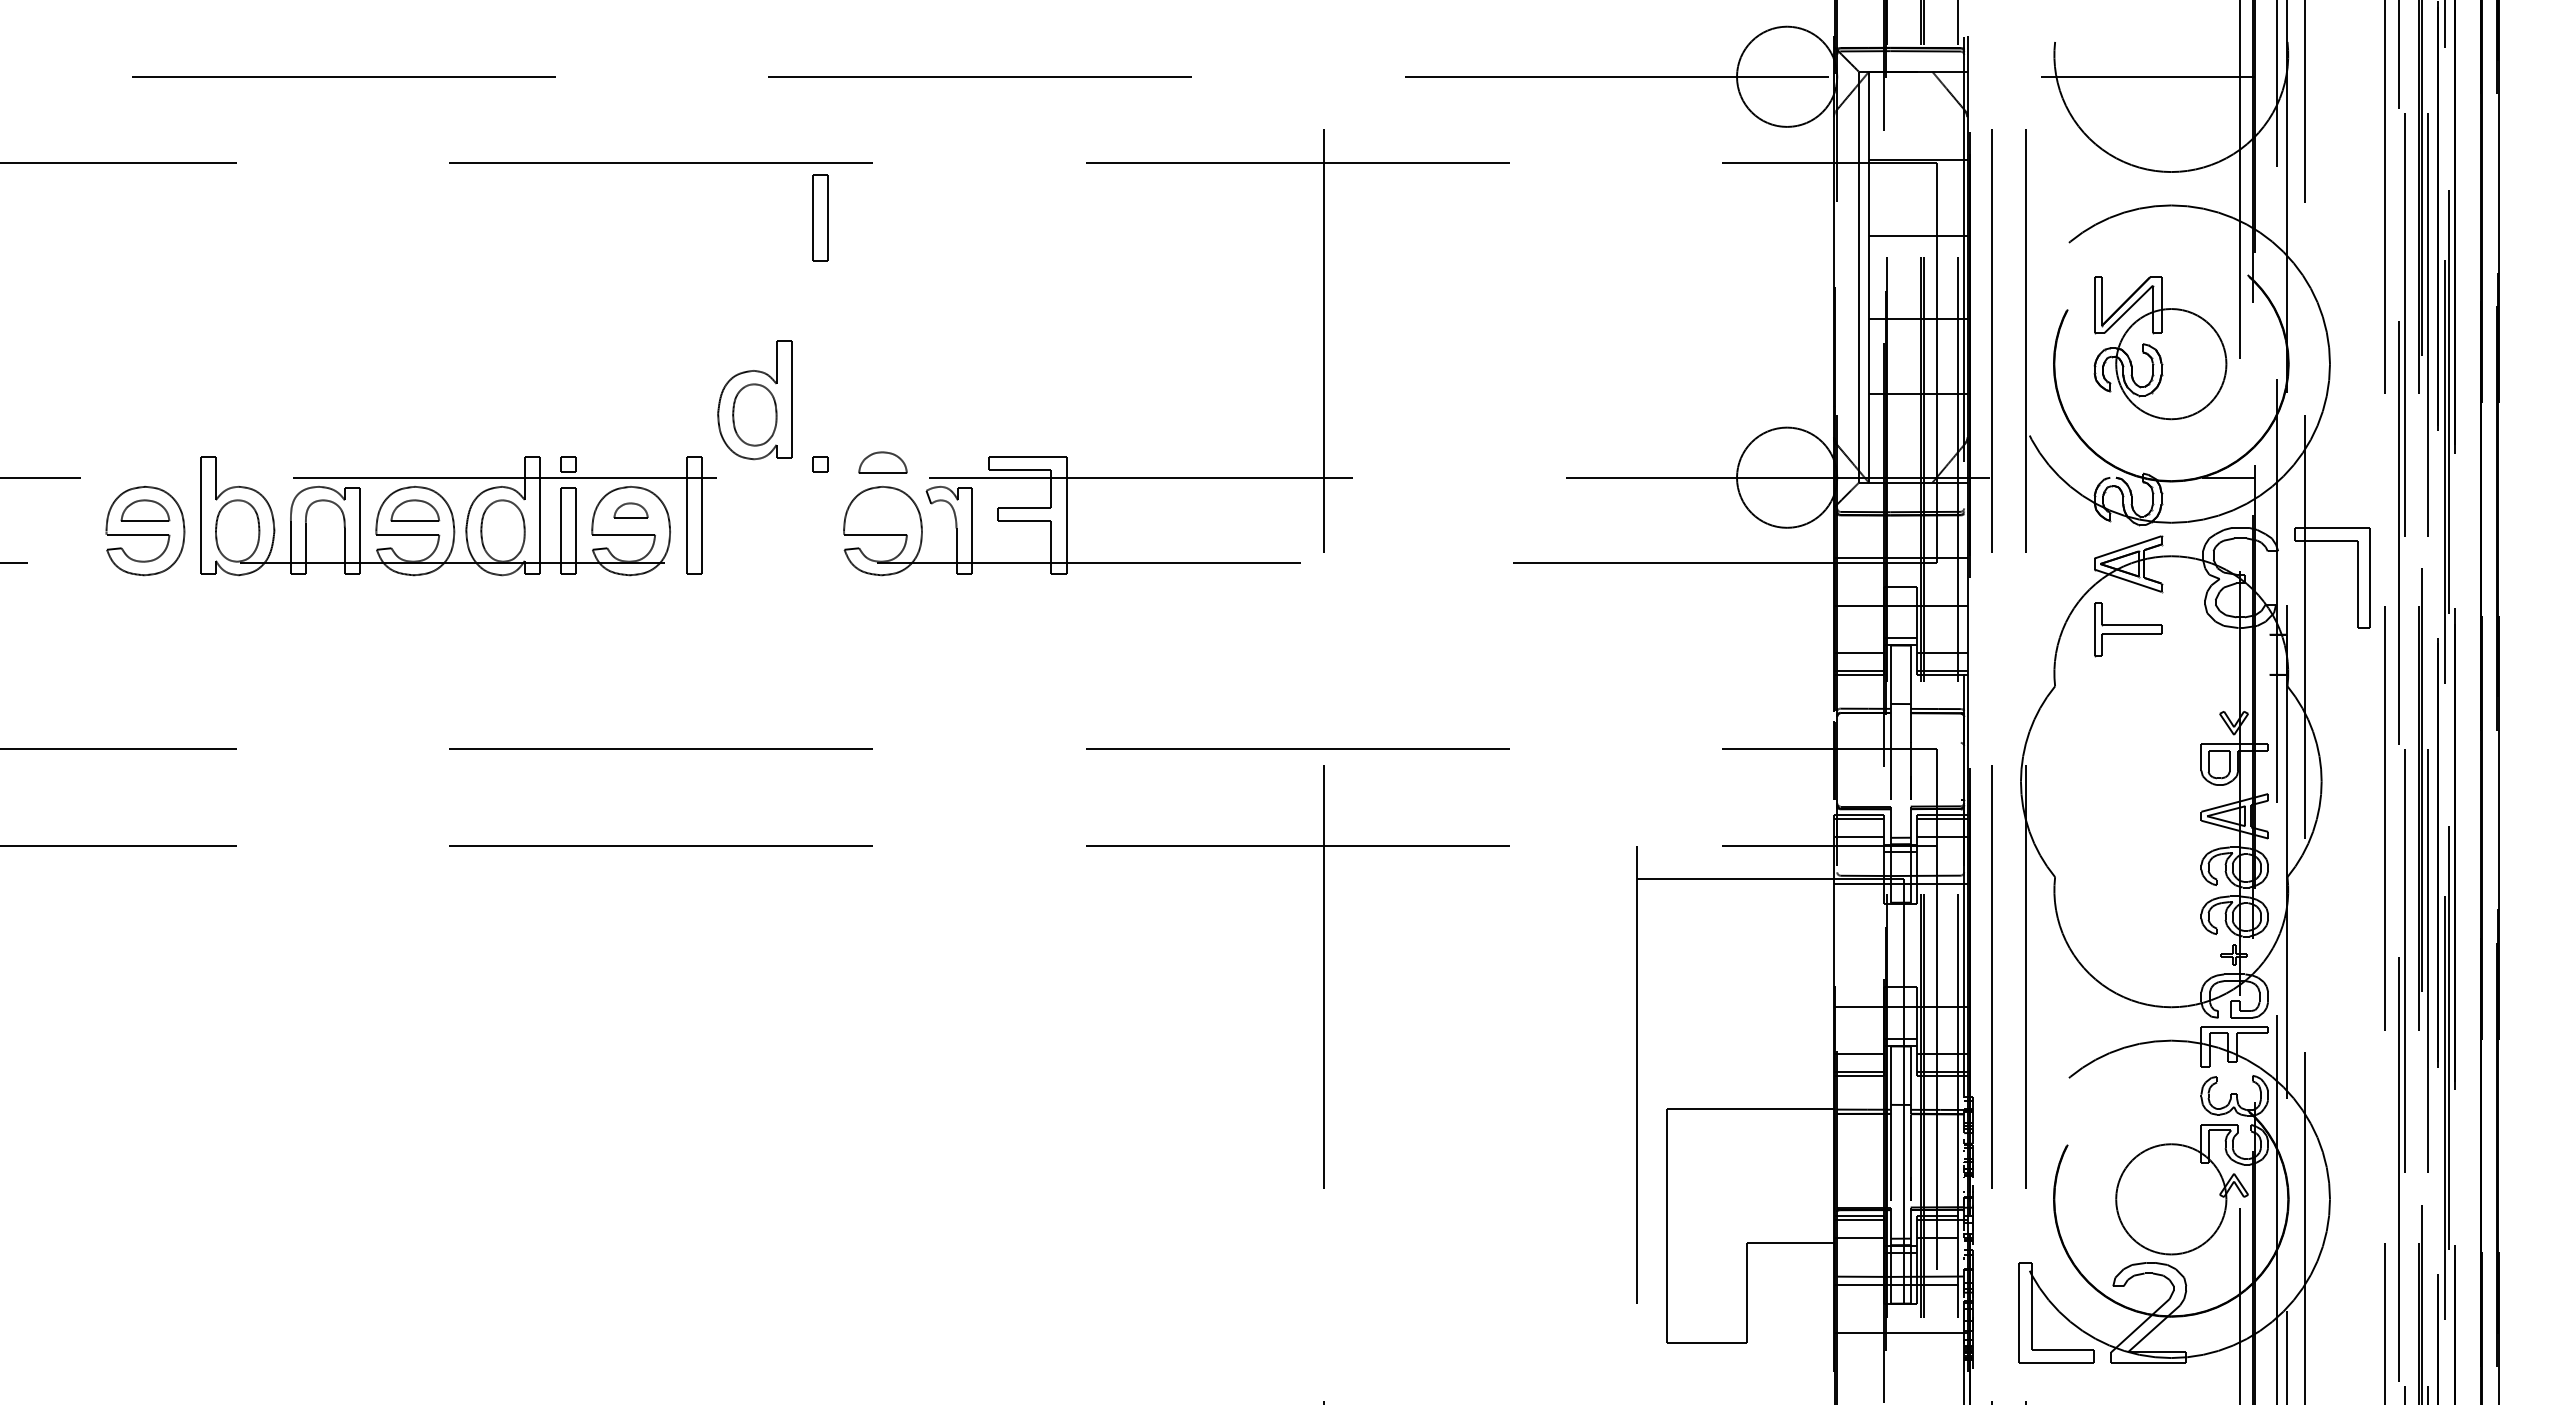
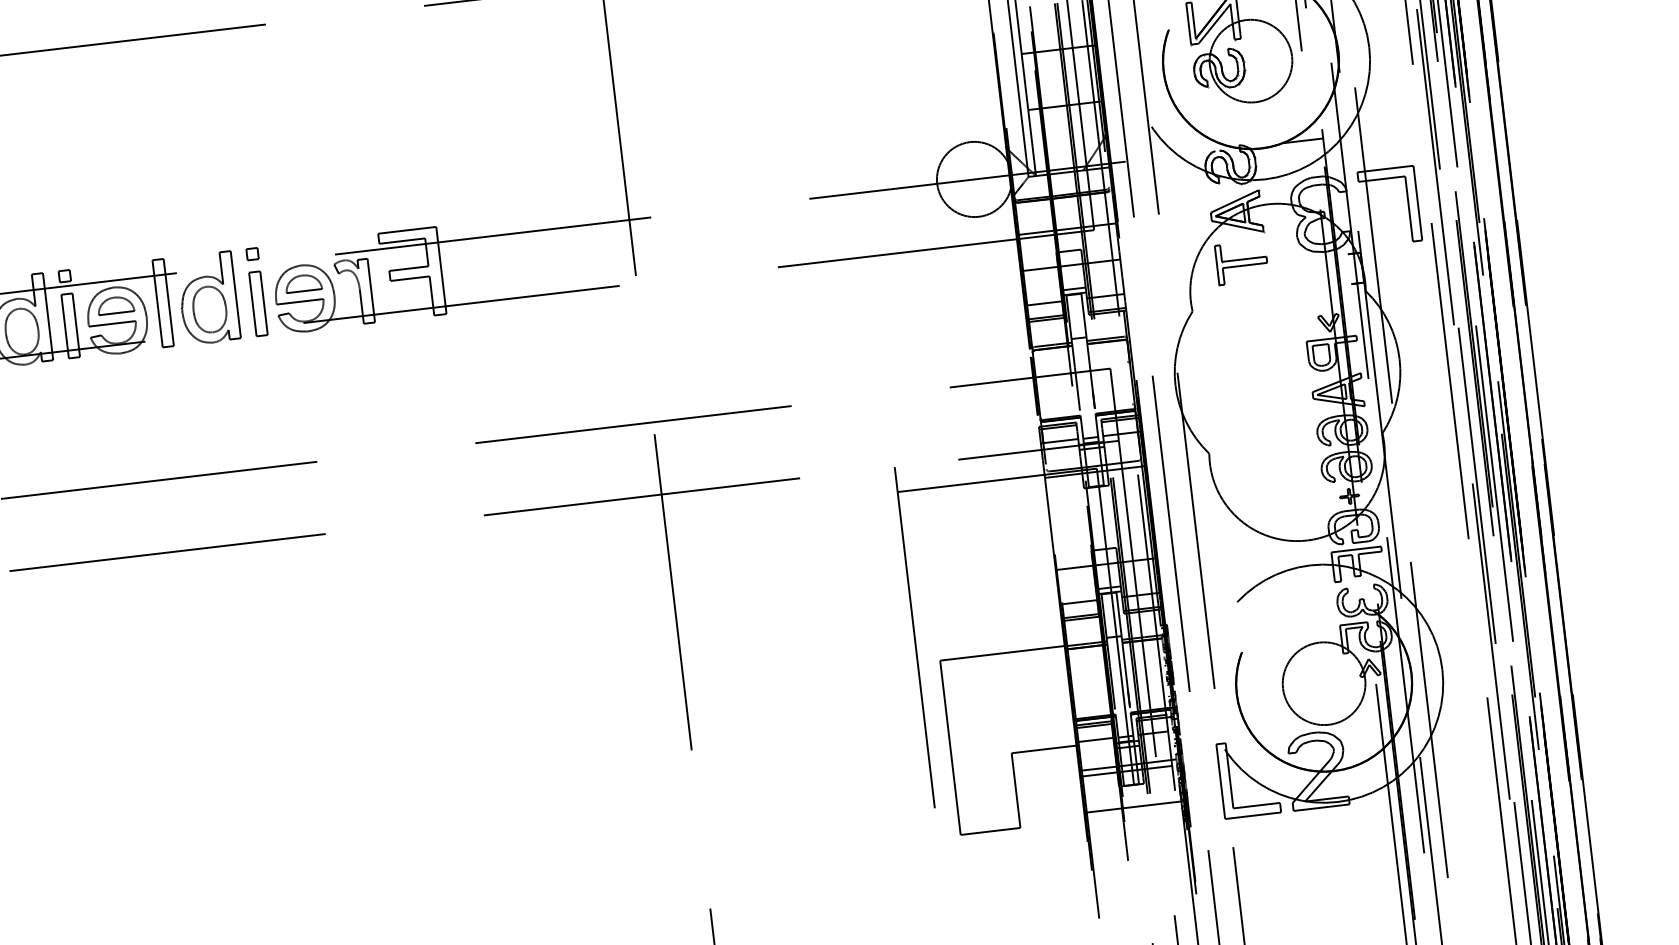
part: (820, 217) -> (258, 303), moved
part: (754, 400) -> (208, 298), moved
part: (882, 462) -> (303, 283), moved
part: (630, 510) -> (115, 305), size x1.43

